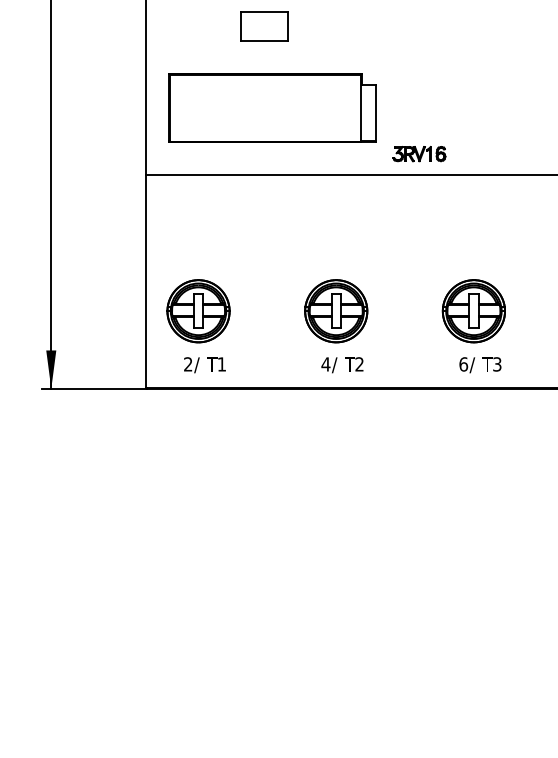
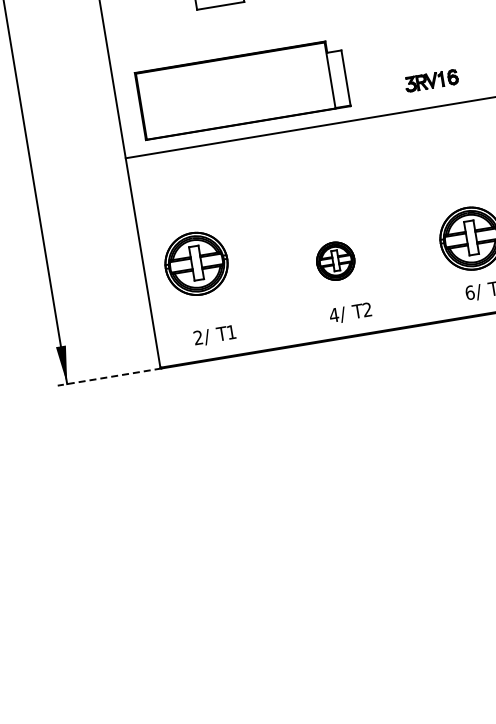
part: (272, 107) -> (242, 89), moved
part: (419, 154) -> (431, 81), moved
part: (198, 311) -> (196, 264), moved
part: (336, 311) -> (335, 261), size x0.6
line: (94, 388) -> (109, 376), solid -> dashed

